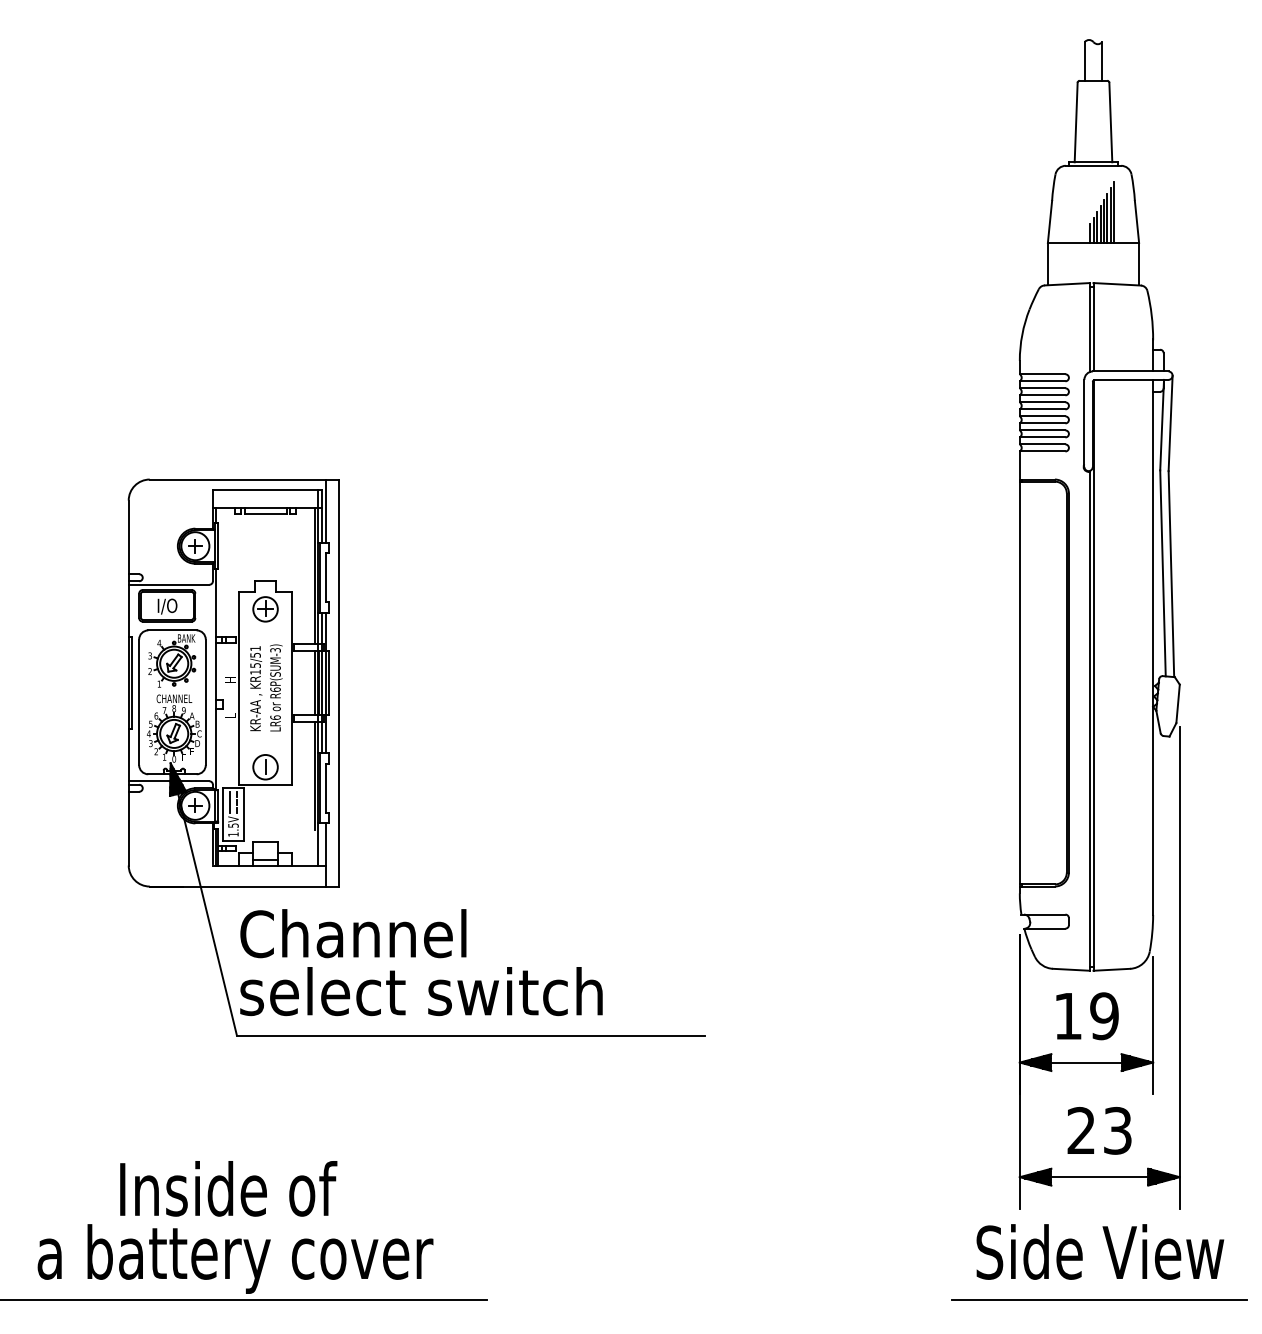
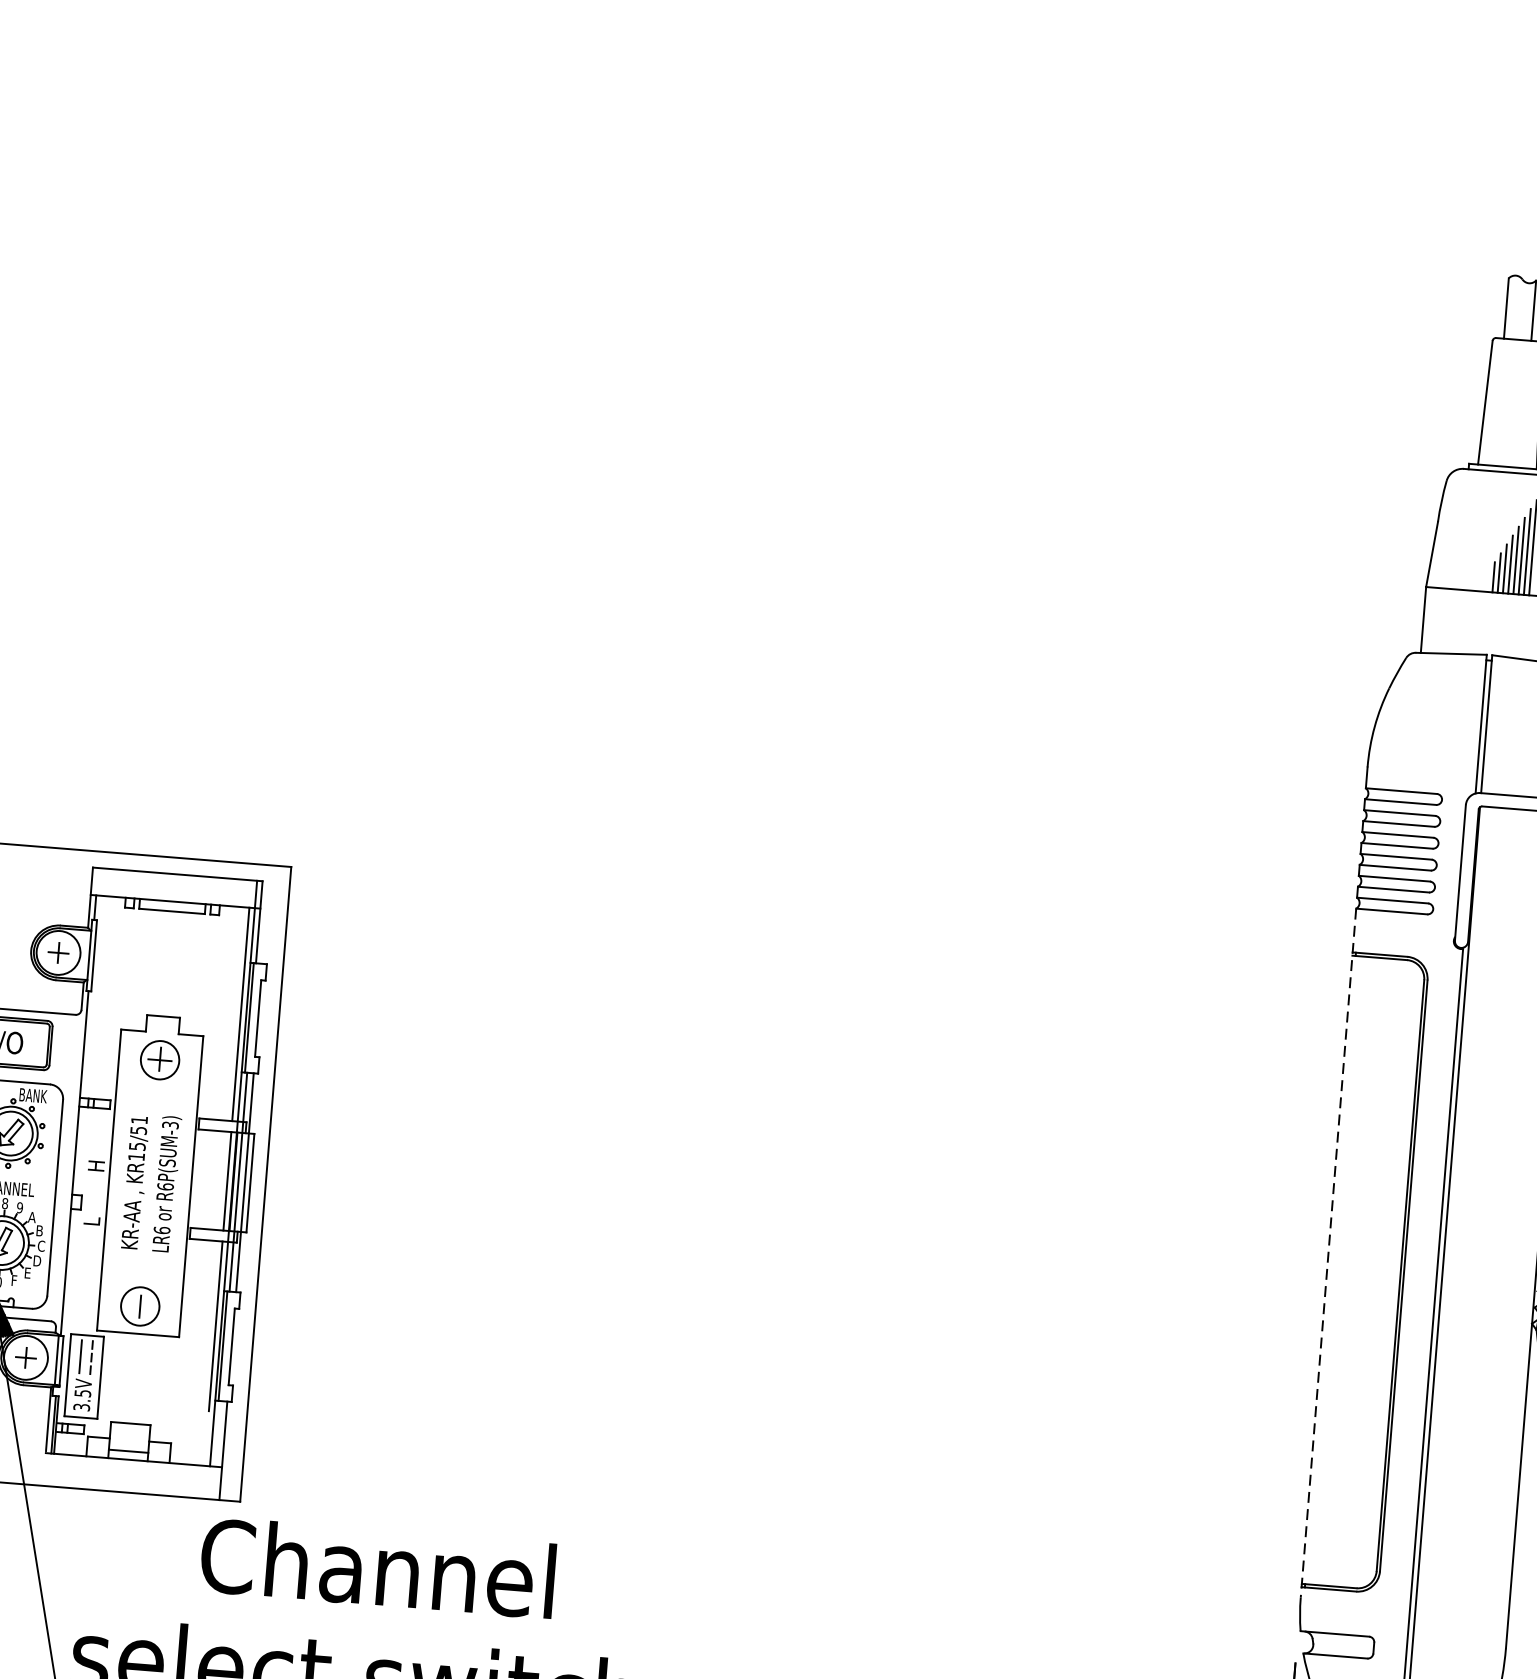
line: (325, 510) -> (265, 913), removed
line: (1019, 672) -> (1327, 1253), solid -> dashed
text: (233, 834) -> (81, 1407), 1.5V -> 3.5V
text: (353, 933) -> (378, 1567), moved

